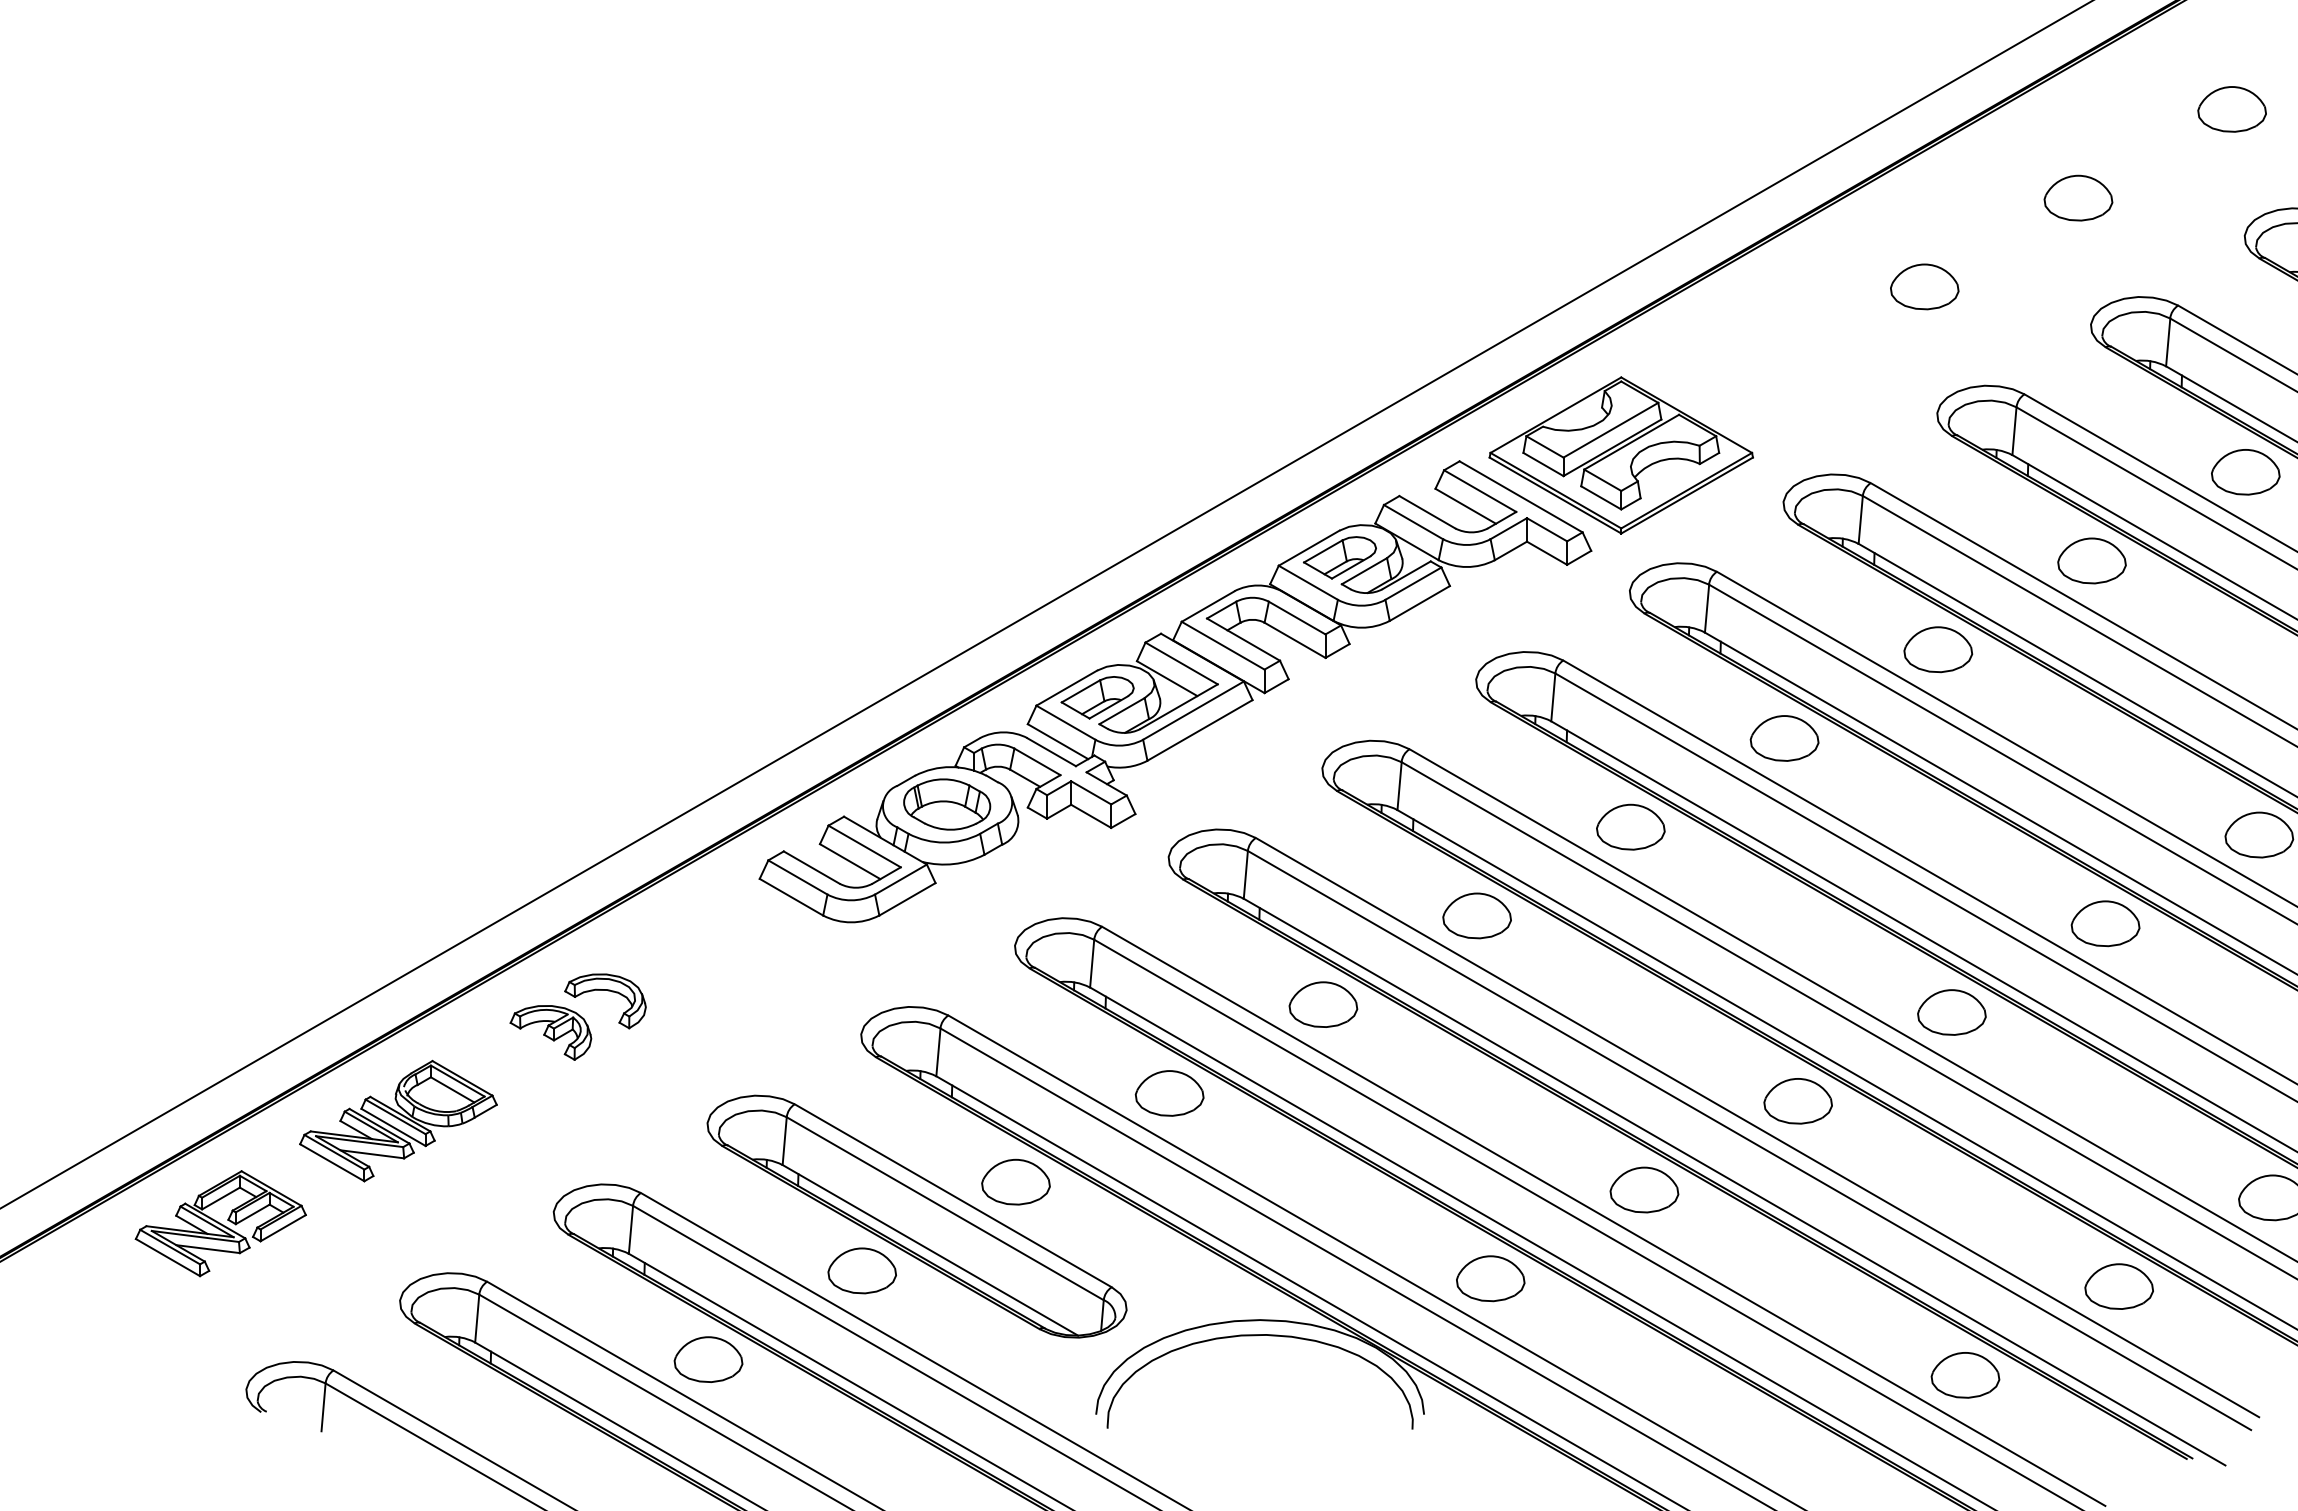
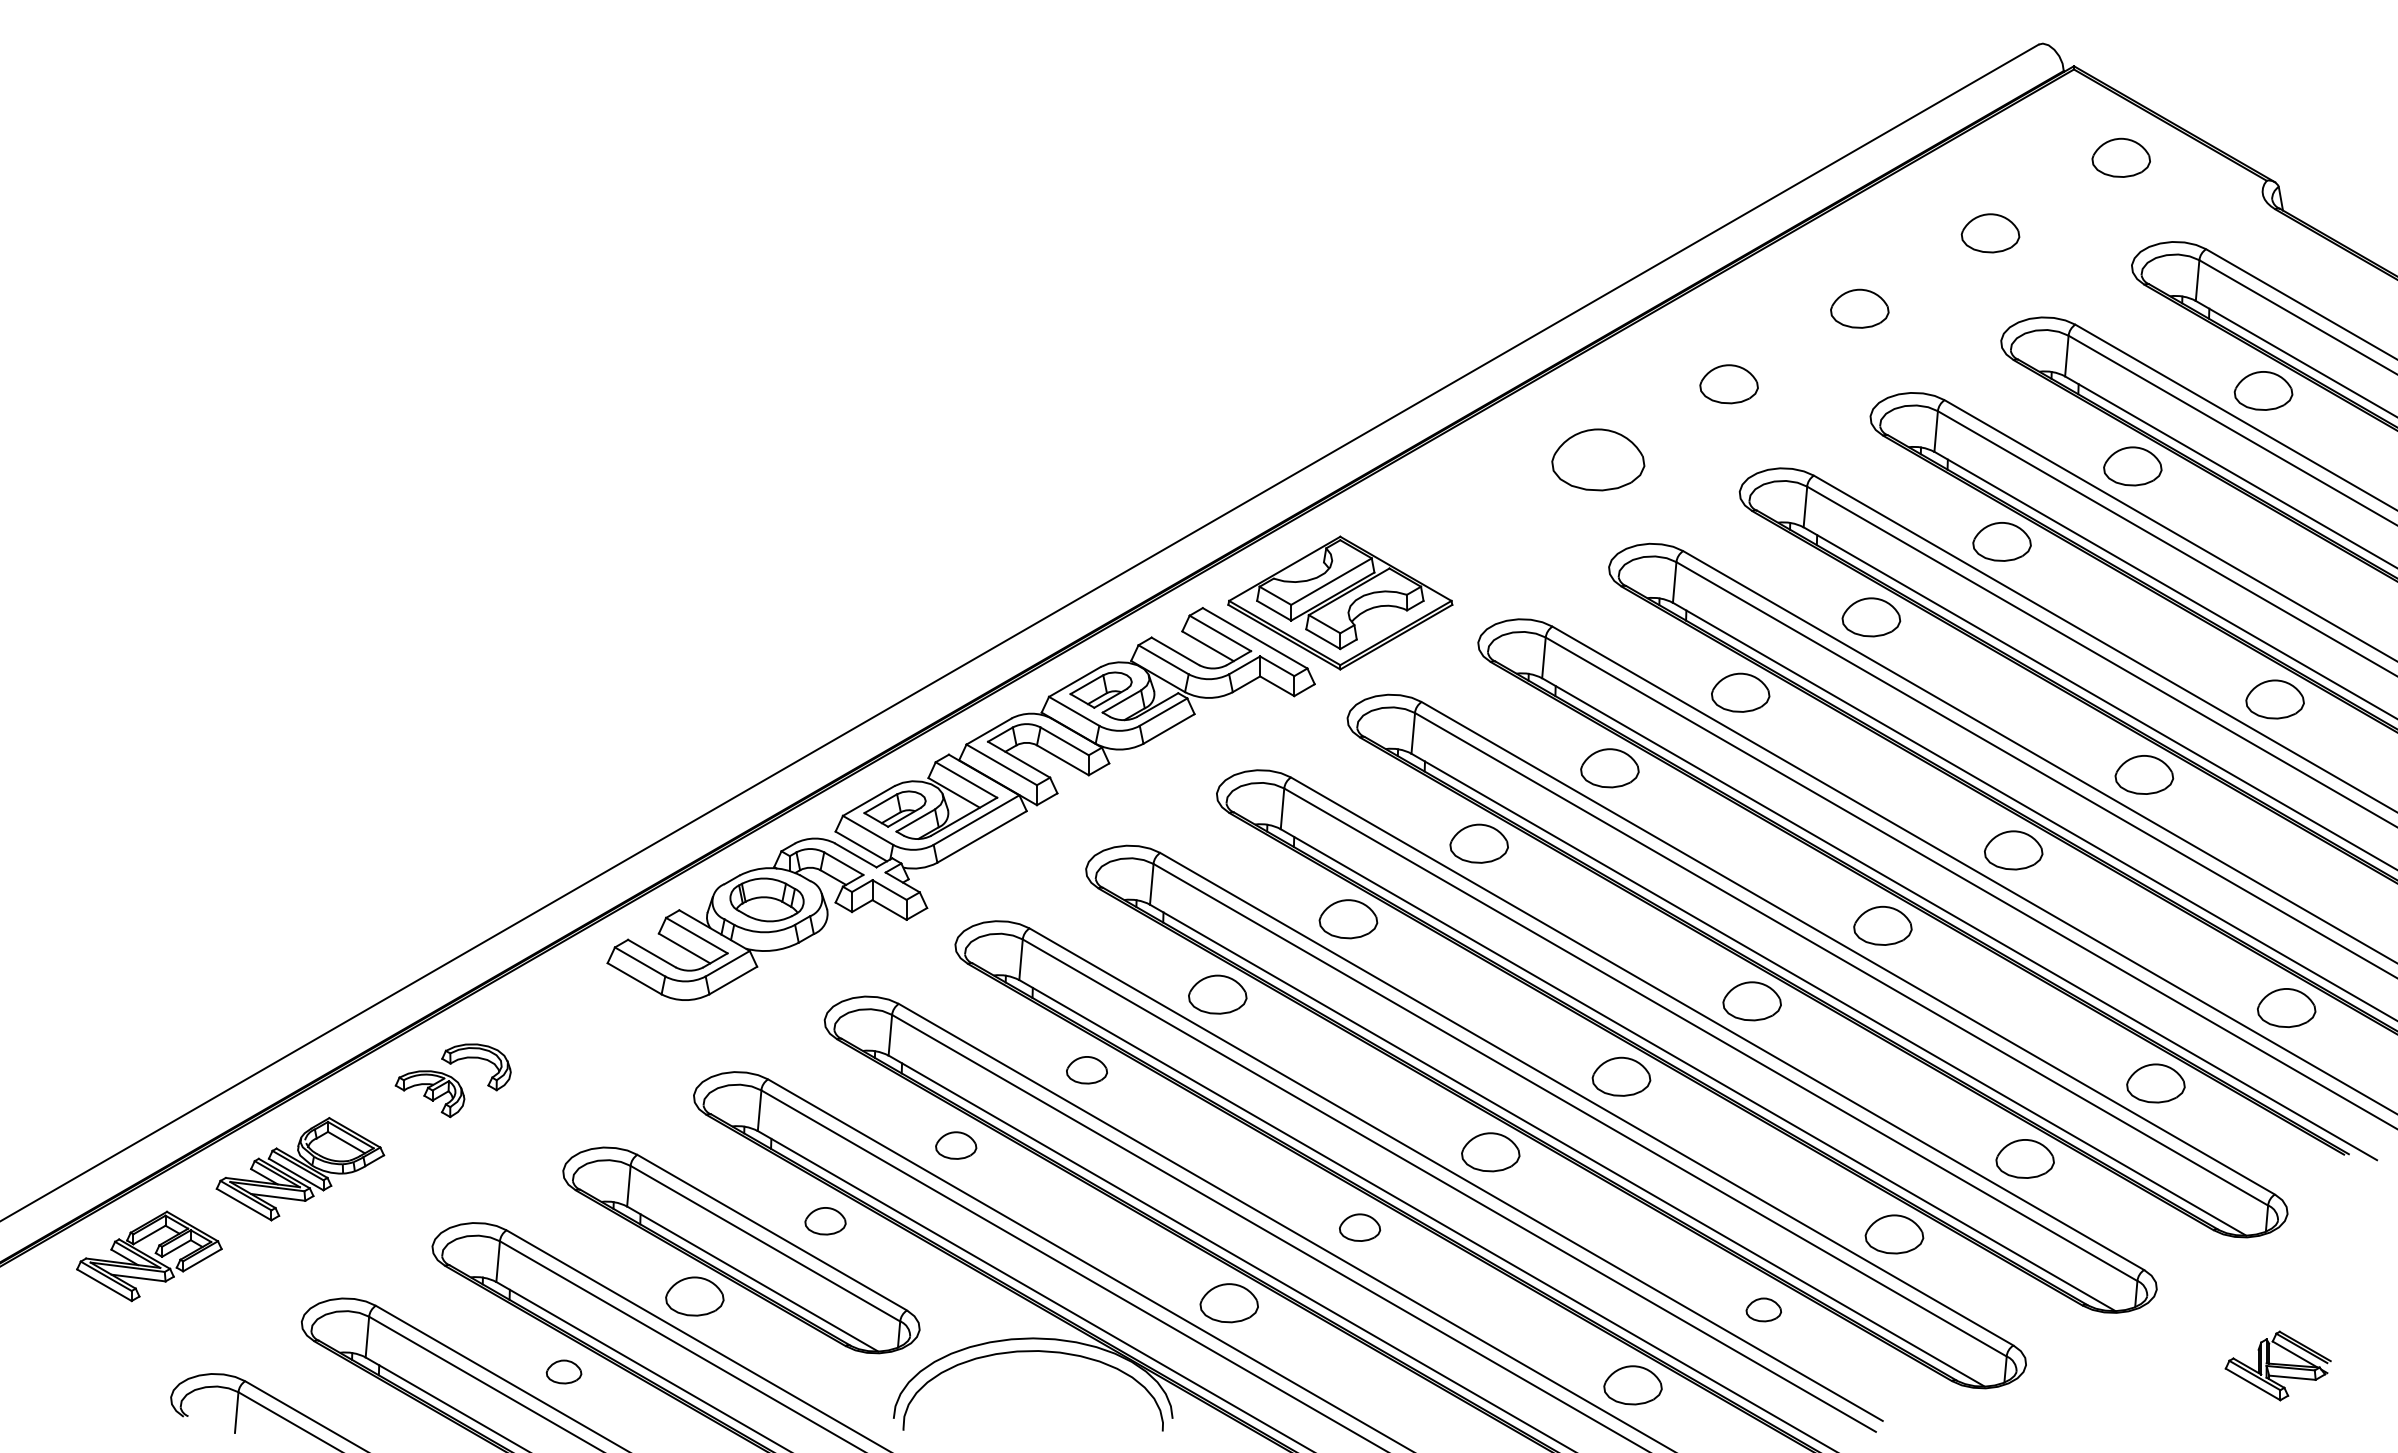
part: (1924, 286) -> (1598, 459), size x1.6
part: (1322, 1005) -> (1086, 1070), size x0.7
part: (1168, 1093) -> (955, 1145), size x0.7
part: (1015, 1182) -> (825, 1221), size x0.7
part: (1643, 1189) -> (1359, 1227), size x0.7
part: (2118, 1286) -> (1763, 1309), size x0.6
part: (707, 1359) -> (563, 1371), size x0.6

